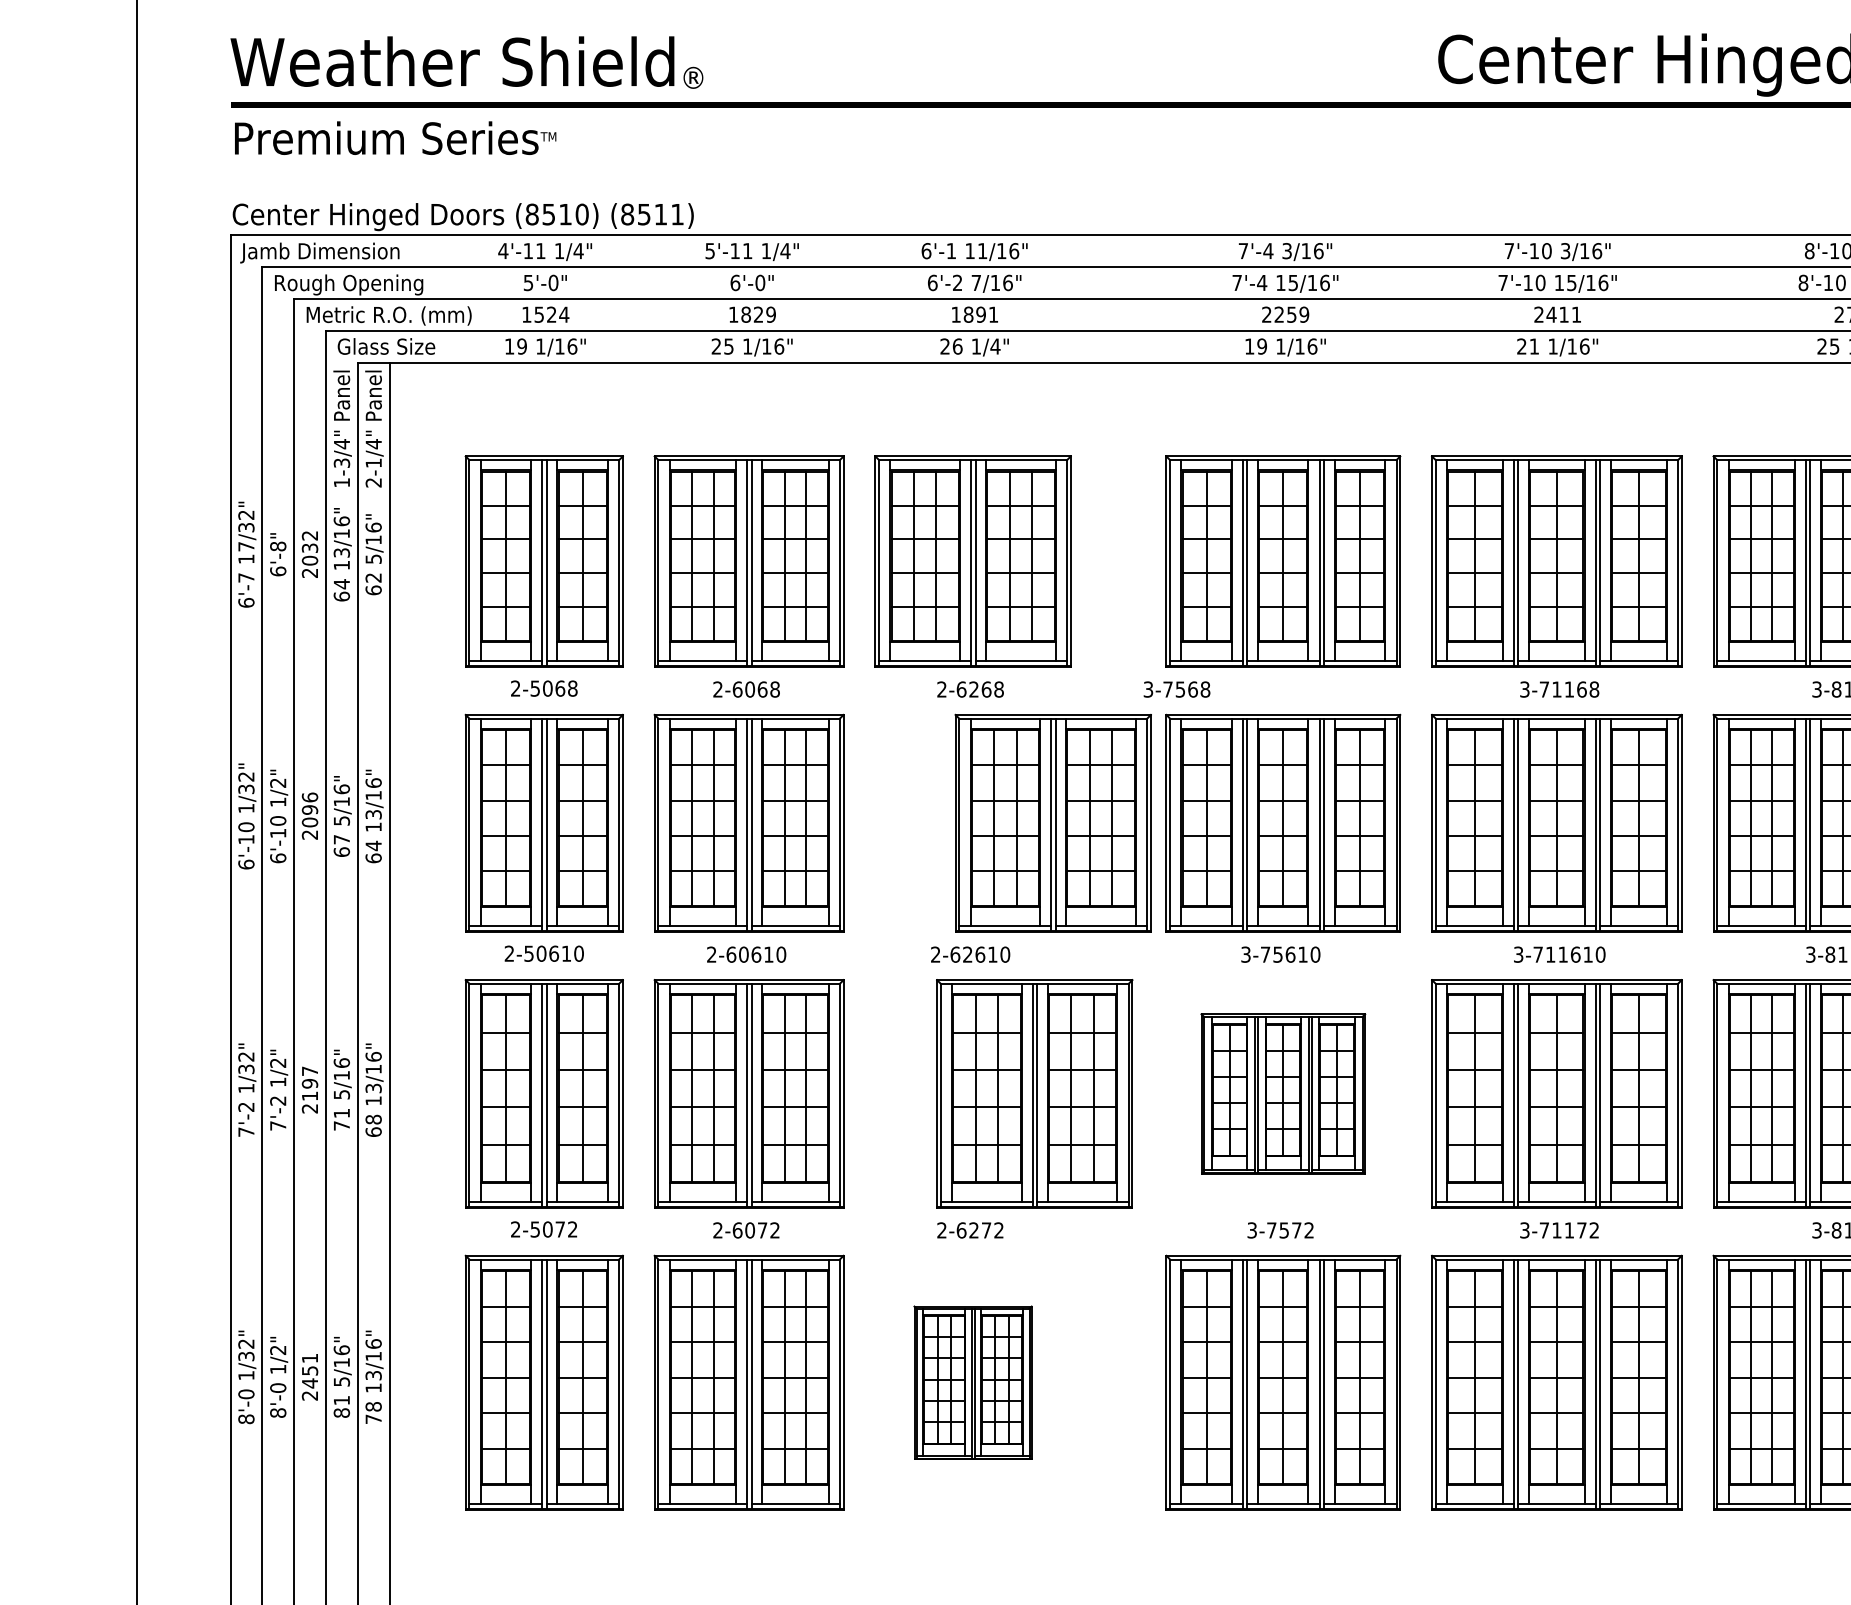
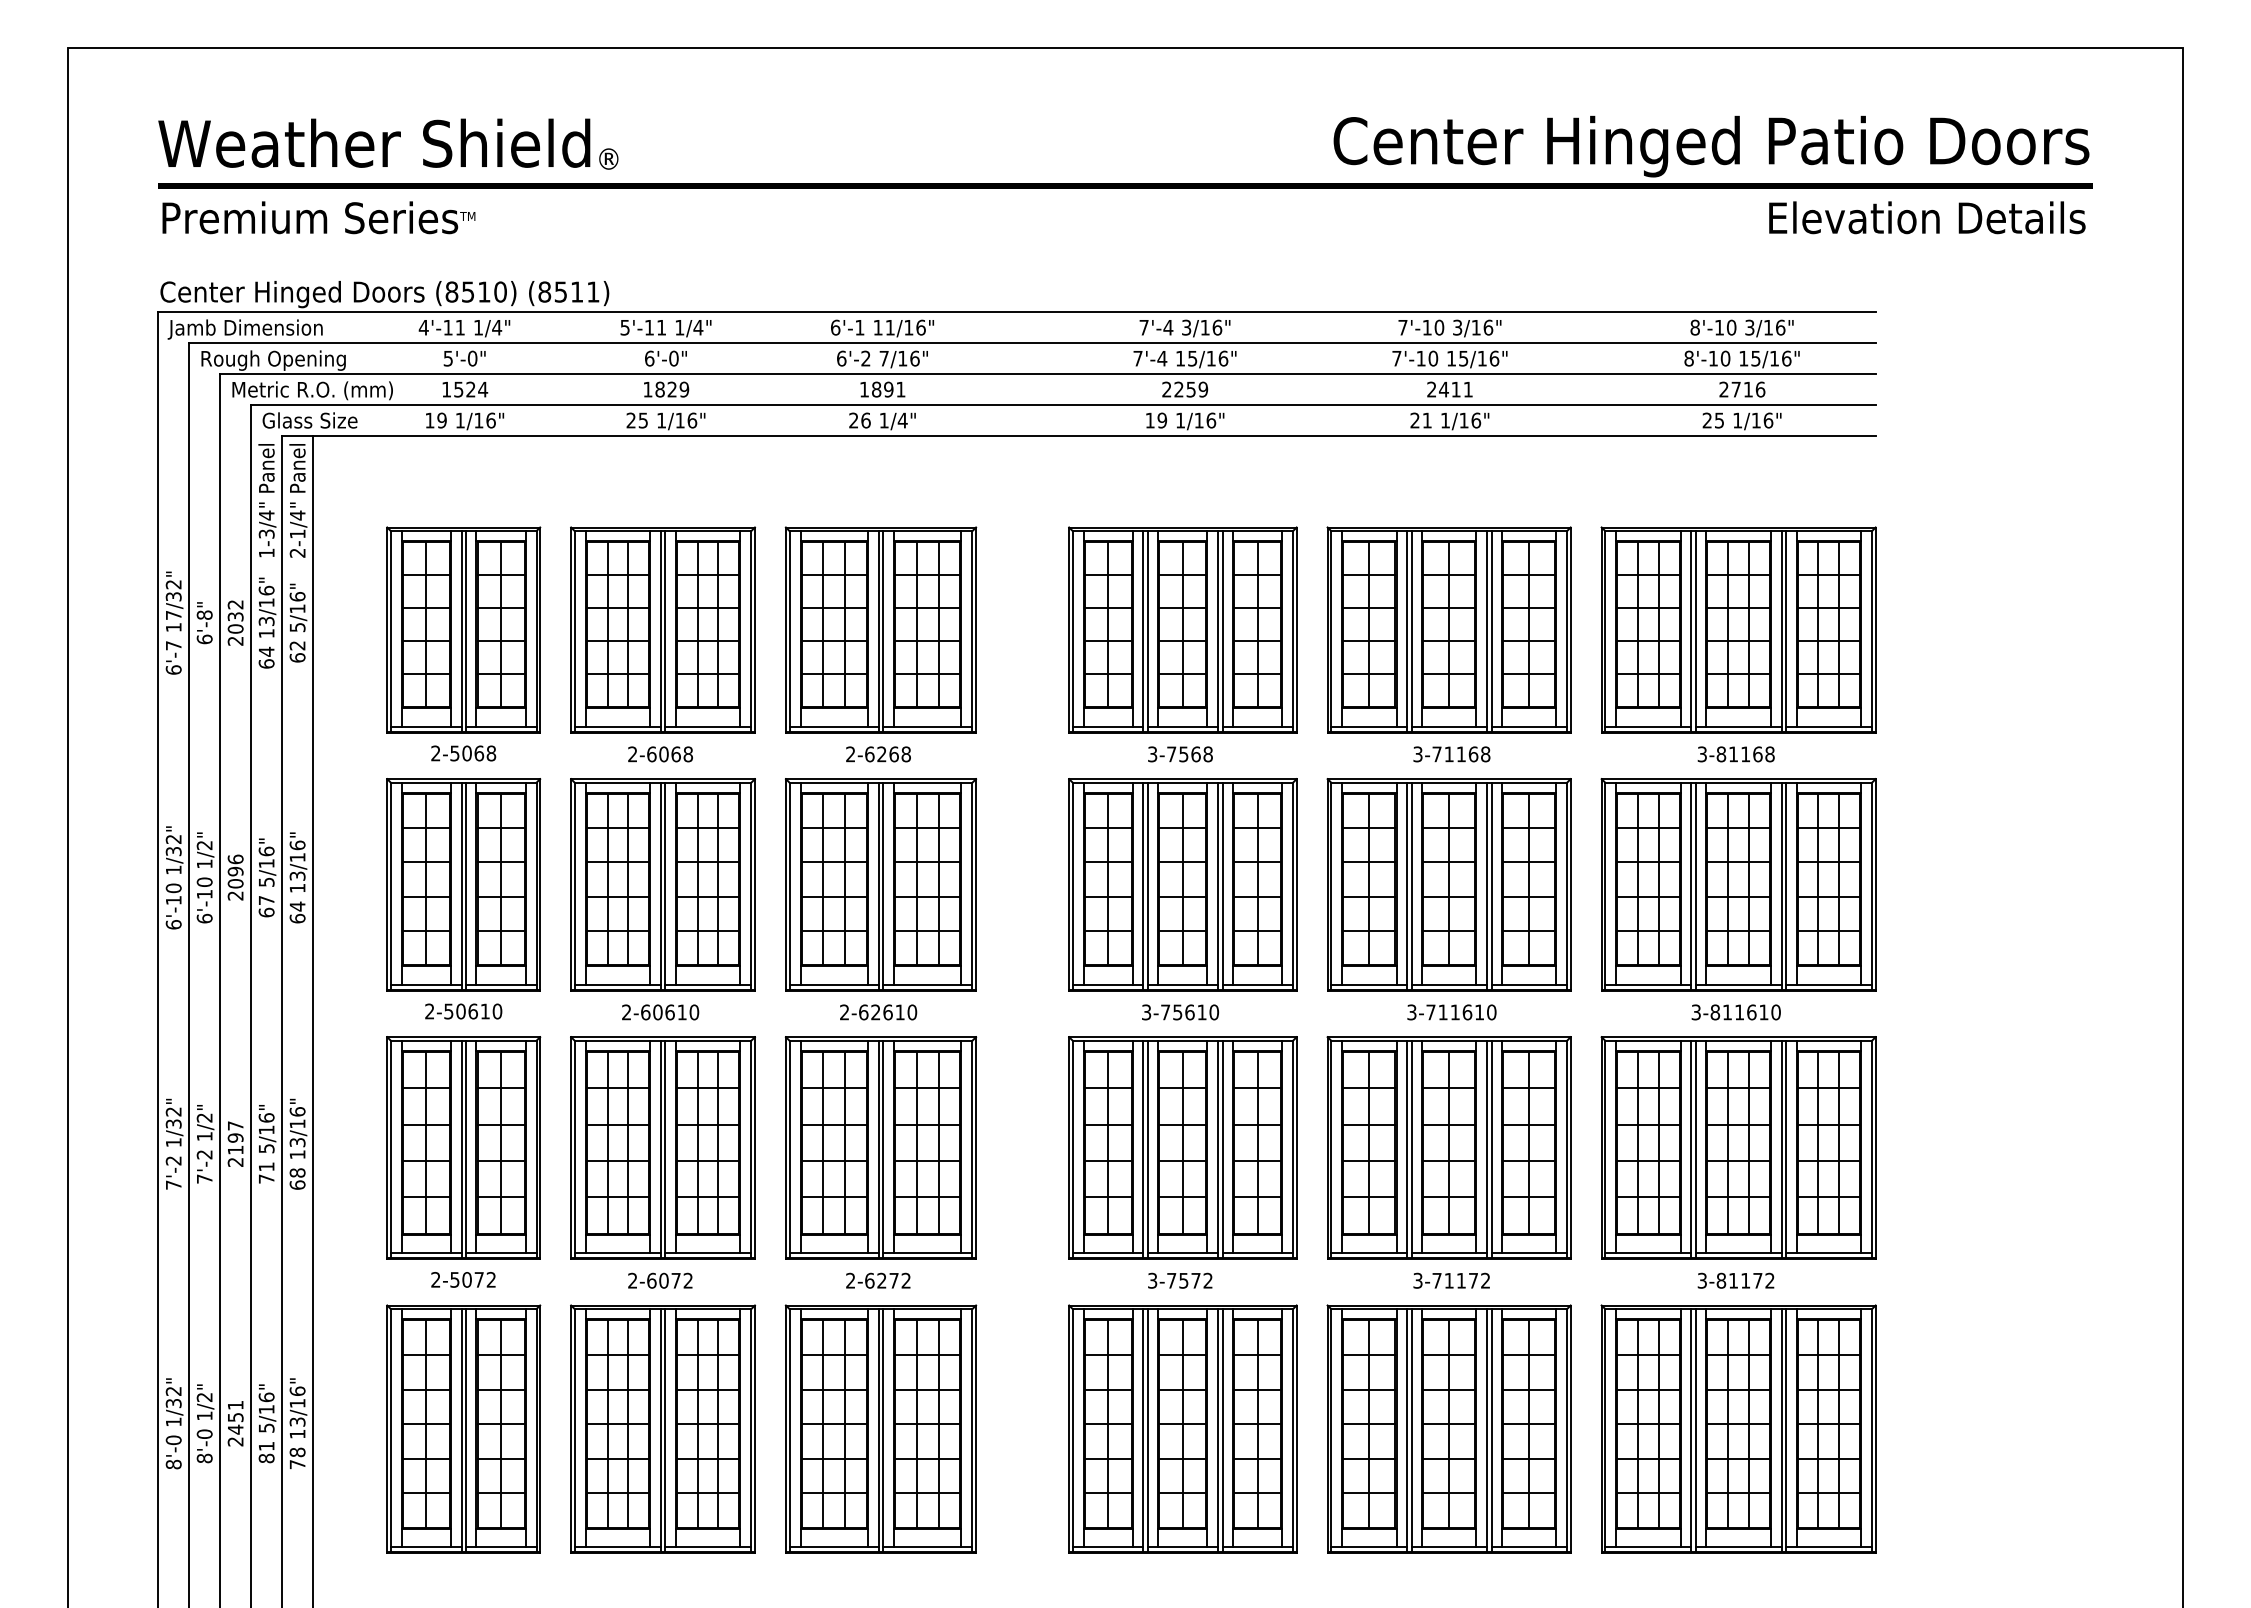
text: (1177, 689) -> (1180, 754), moved
part: (1052, 823) -> (880, 884), moved
part: (1034, 1093) -> (880, 1147), moved
part: (1282, 1093) -> (1182, 1147), size x1.43
part: (972, 1382) -> (880, 1428), size x1.67

